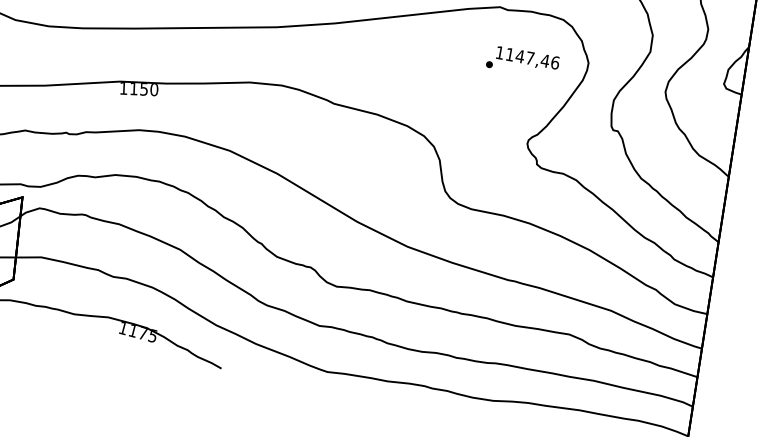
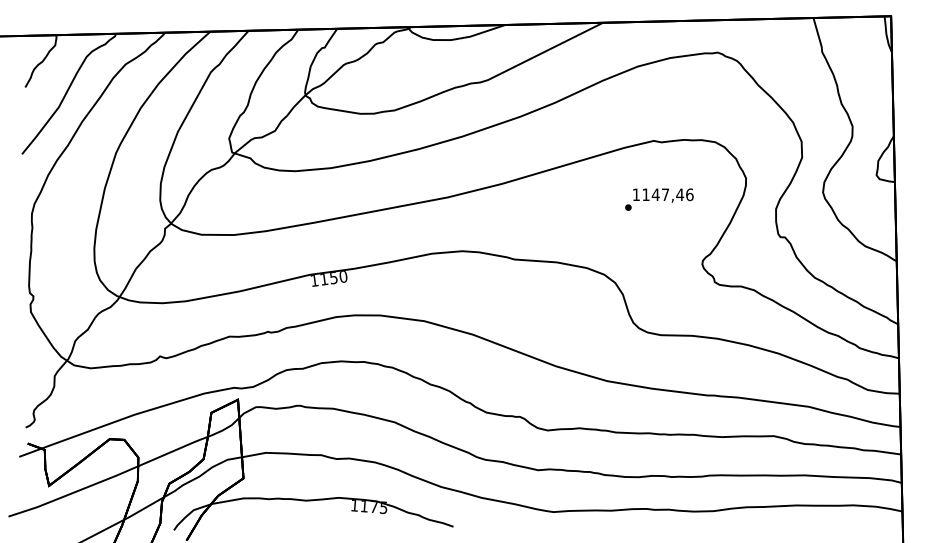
text: (523, 62) -> (659, 199), moved

